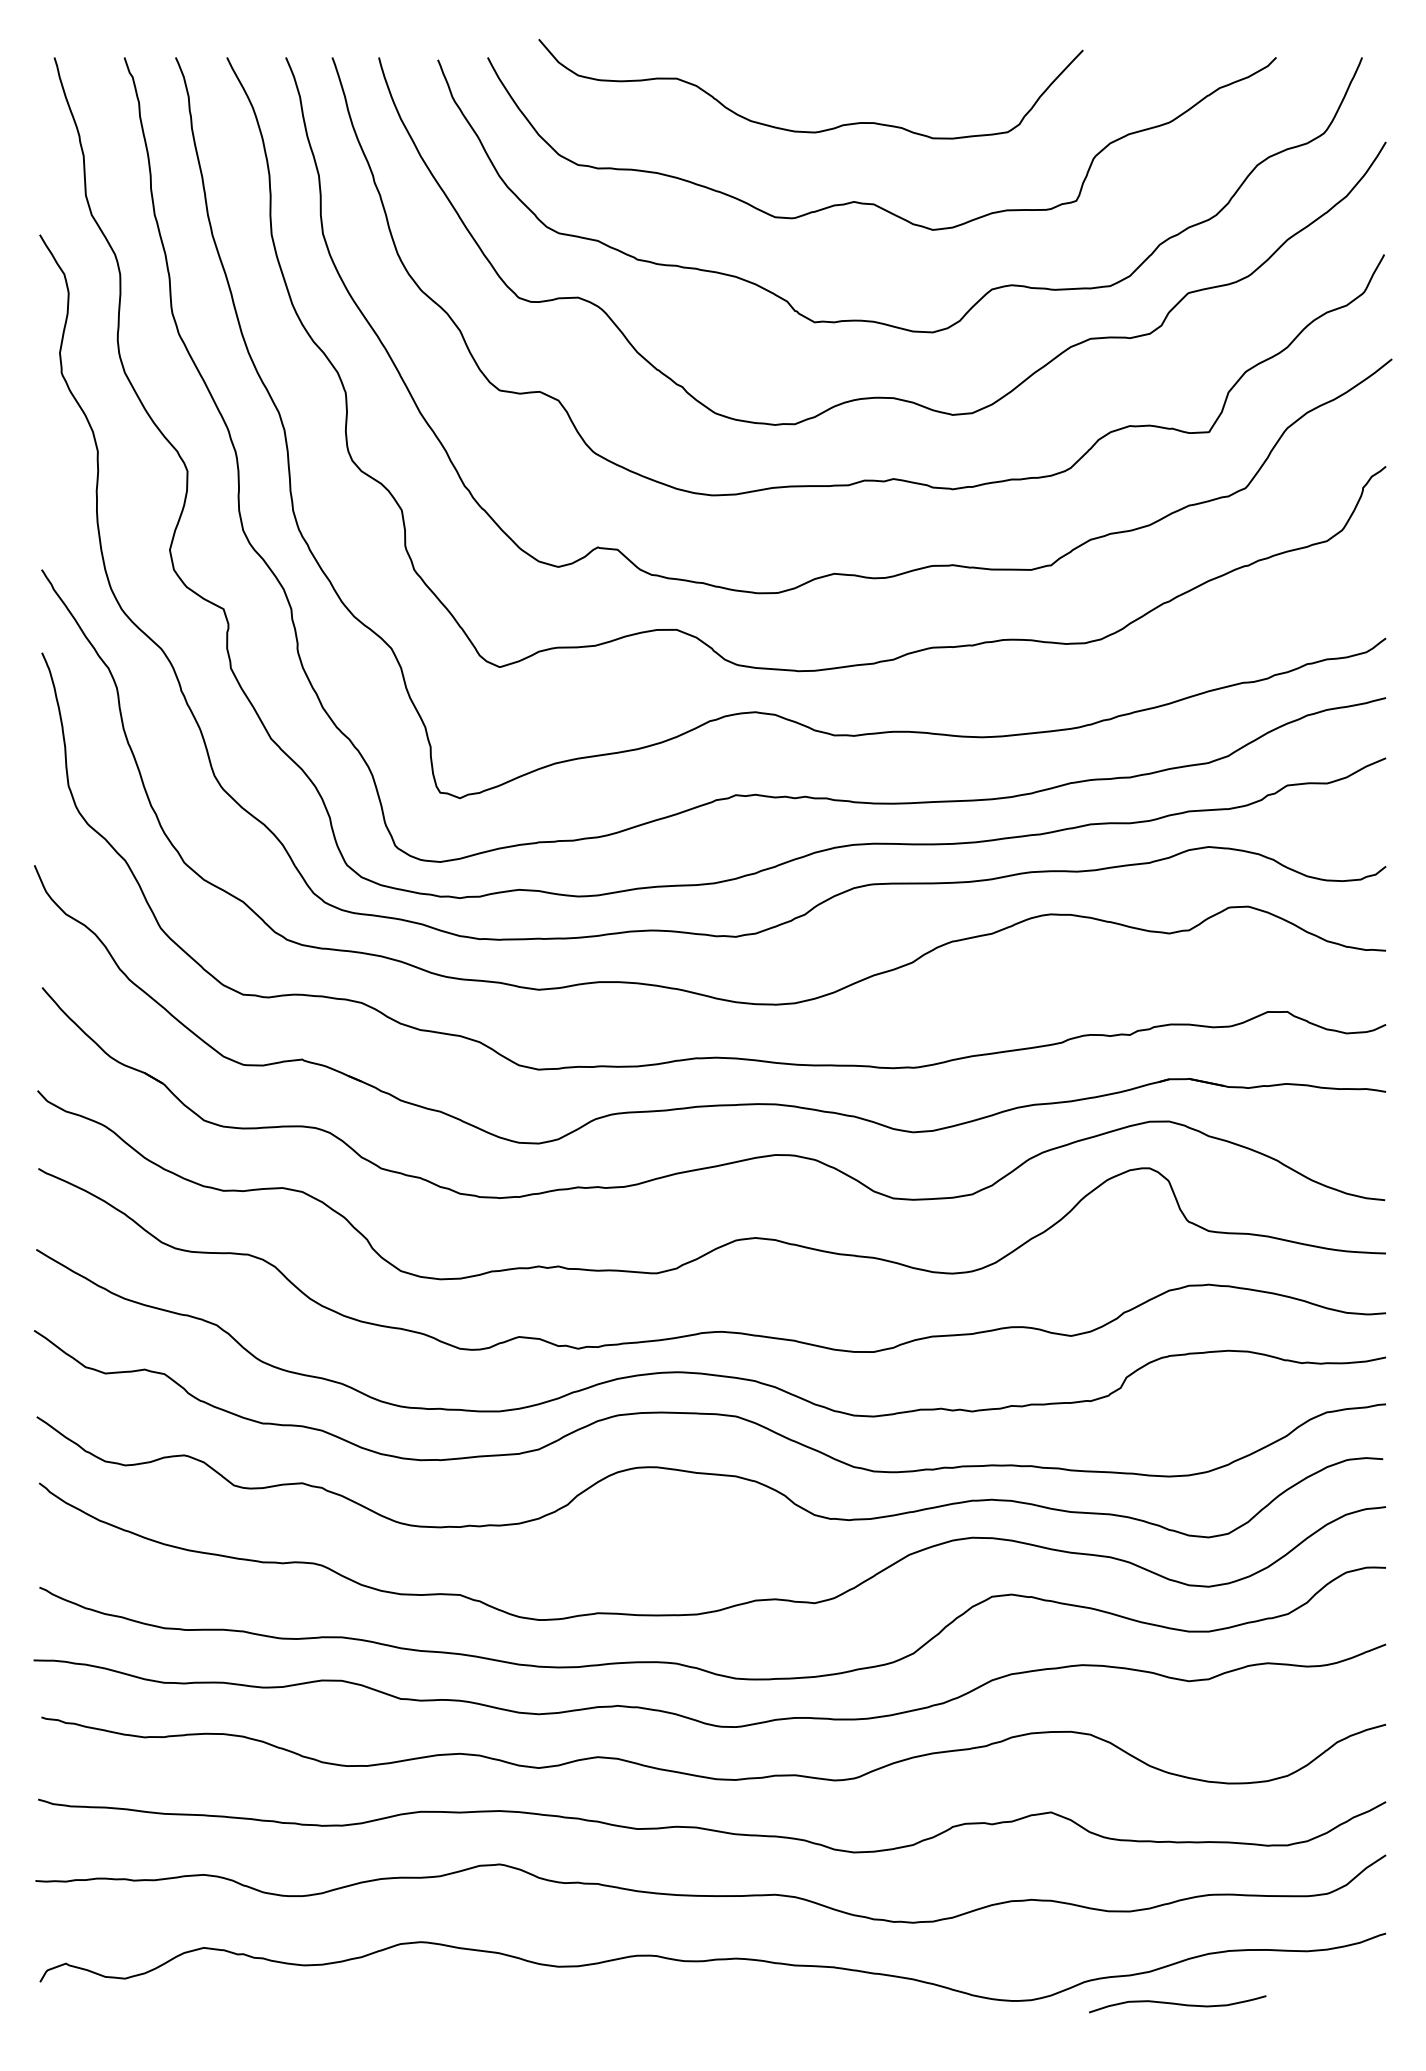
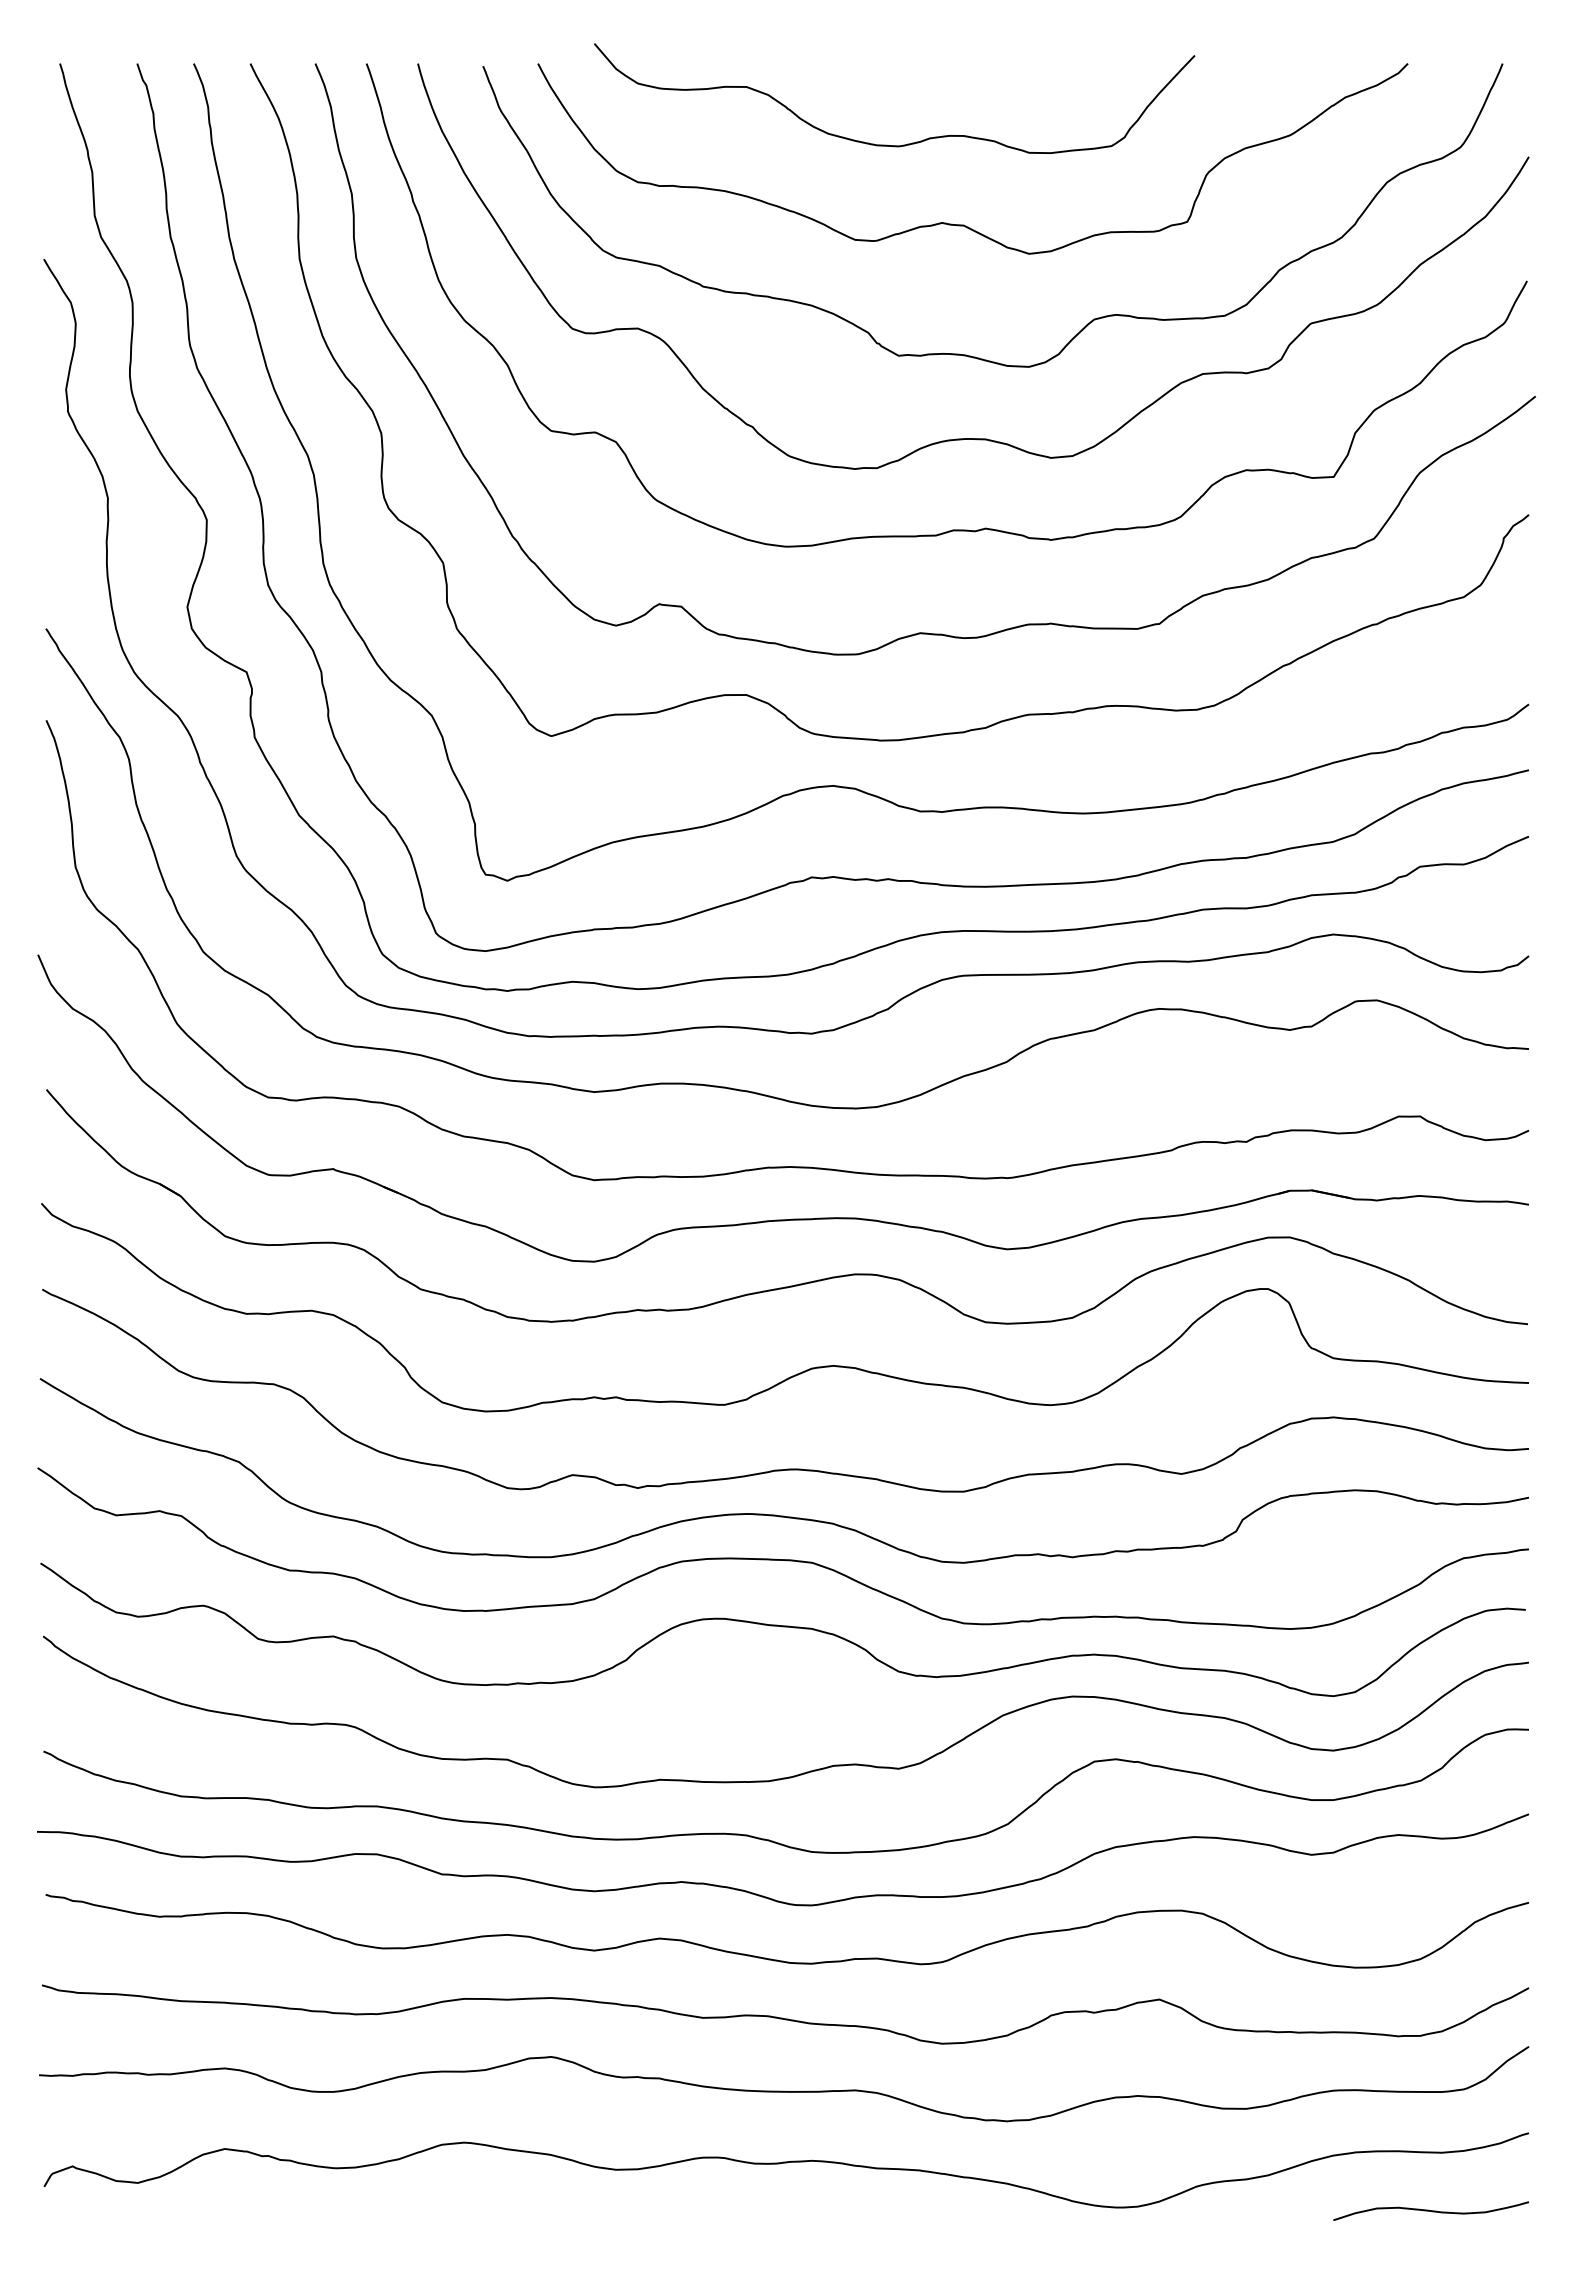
curve: (1177, 2003) -> (1430, 2210), moved

